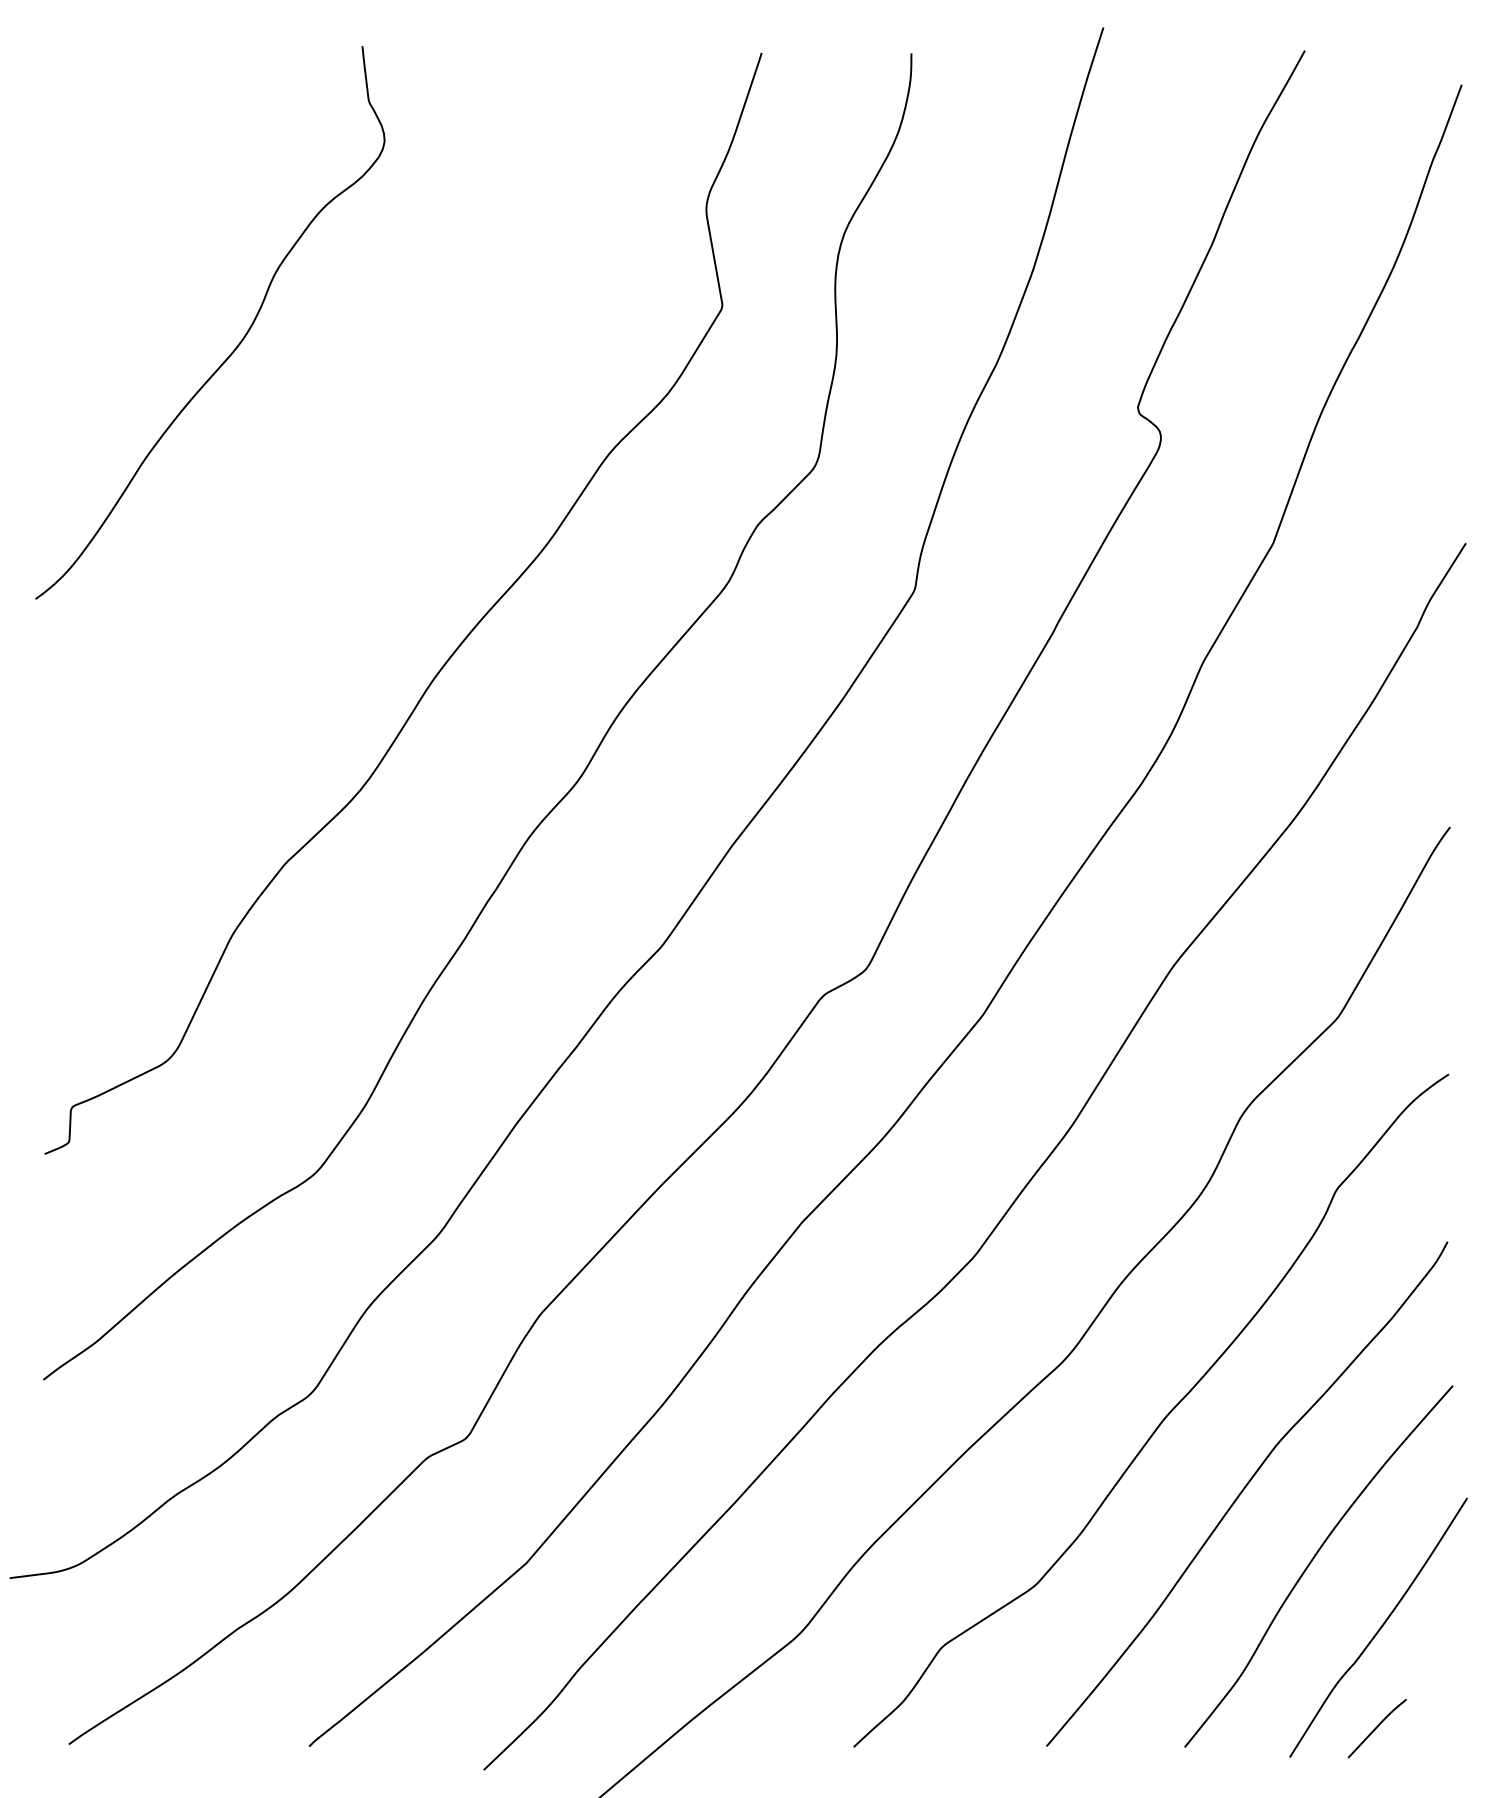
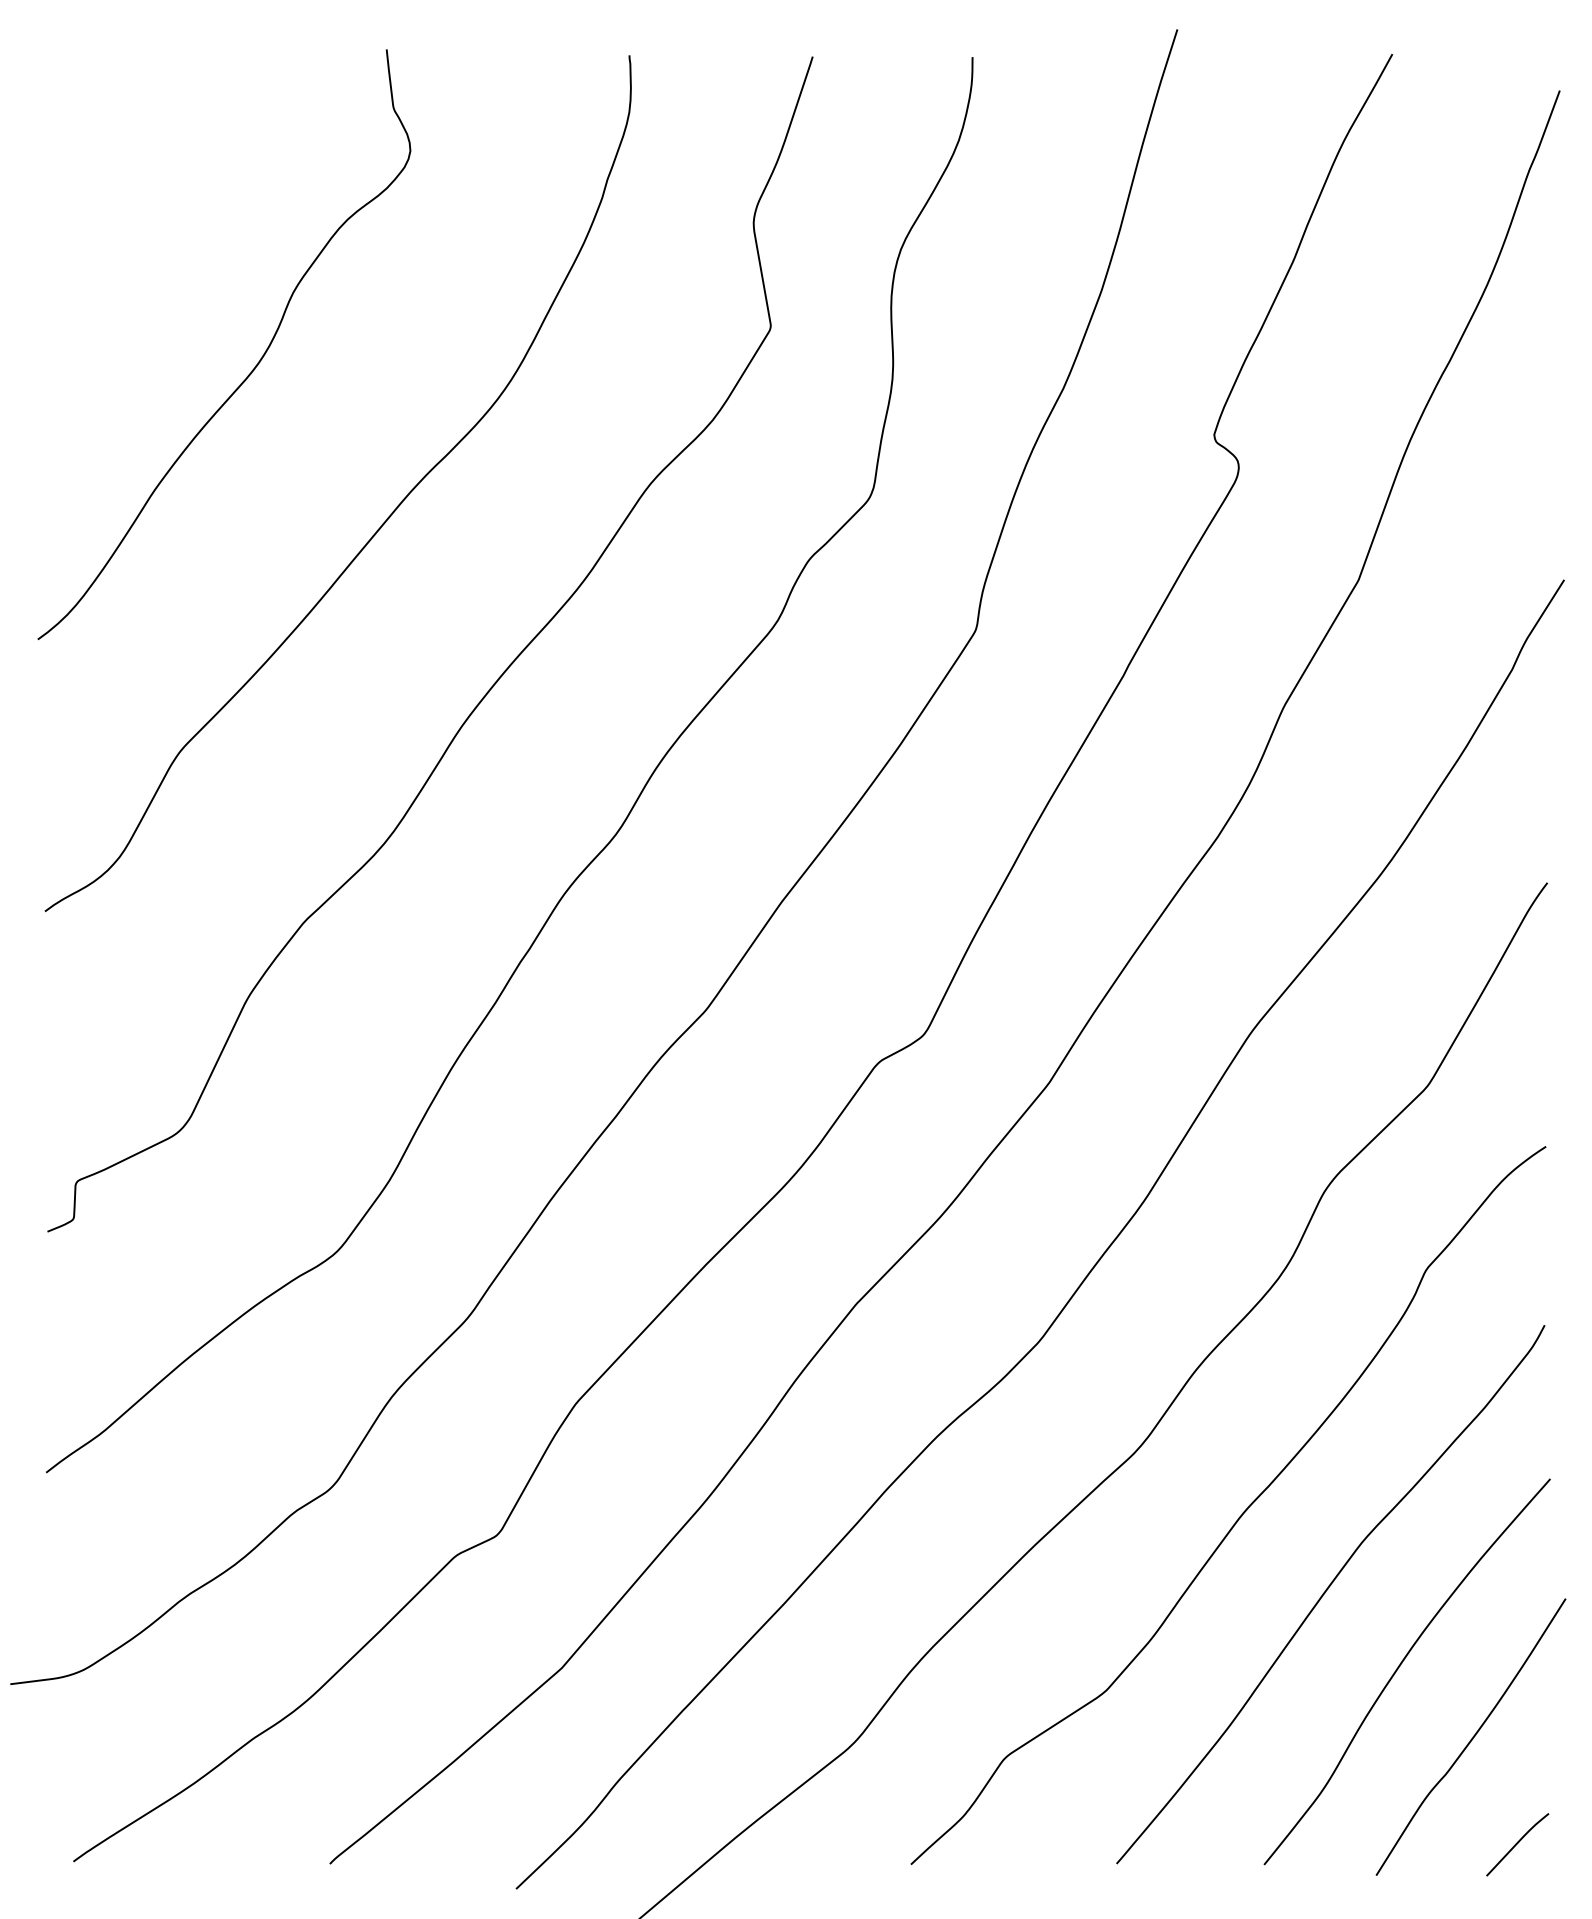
curve: (357, 491) -> (381, 524), added
curve: (1377, 1728) -> (1517, 1844), moved

